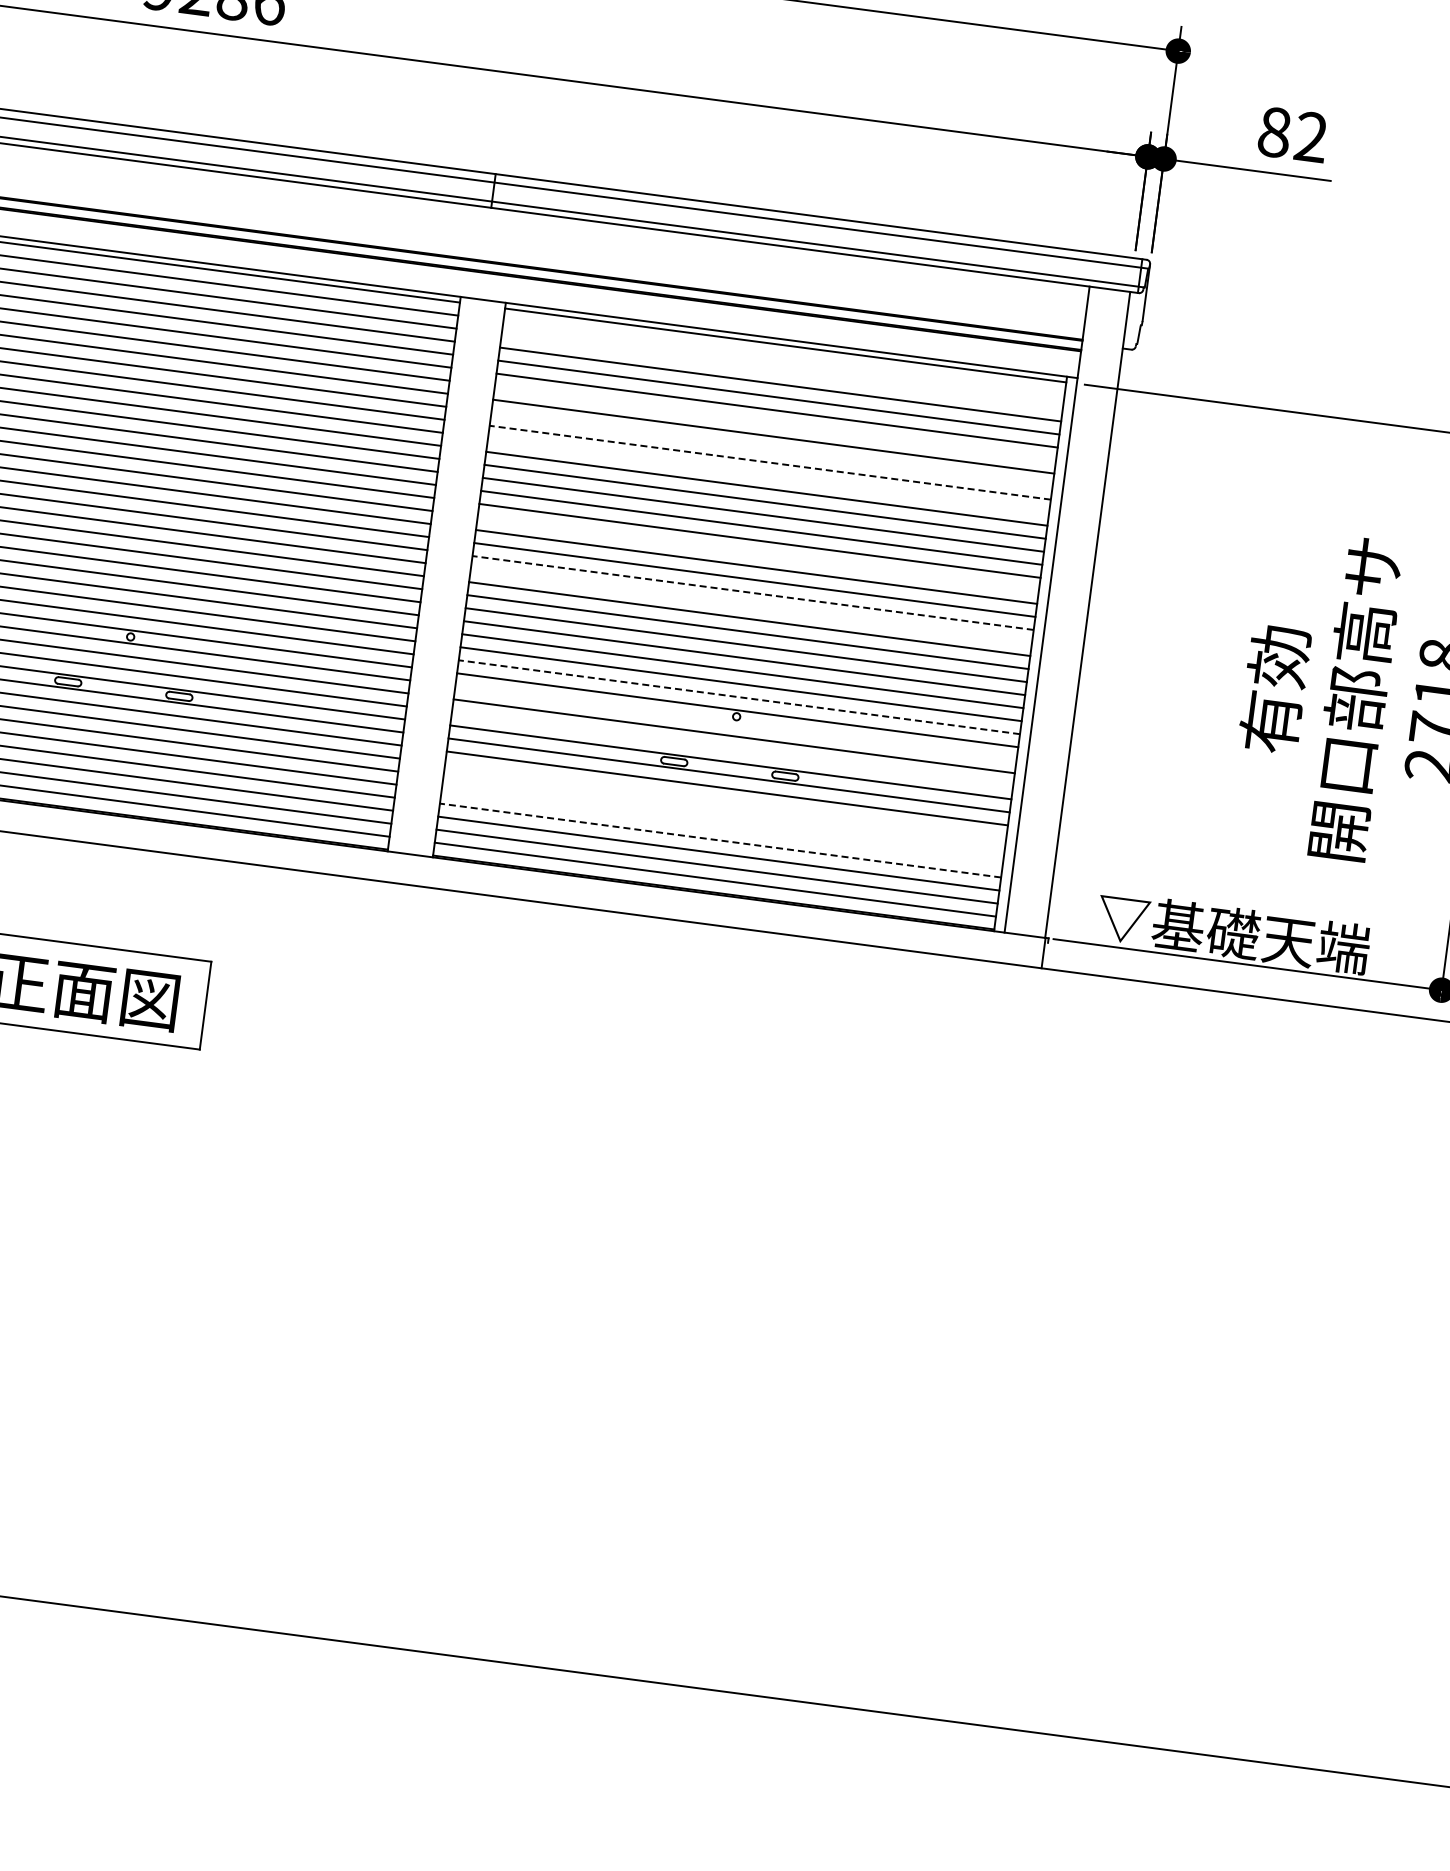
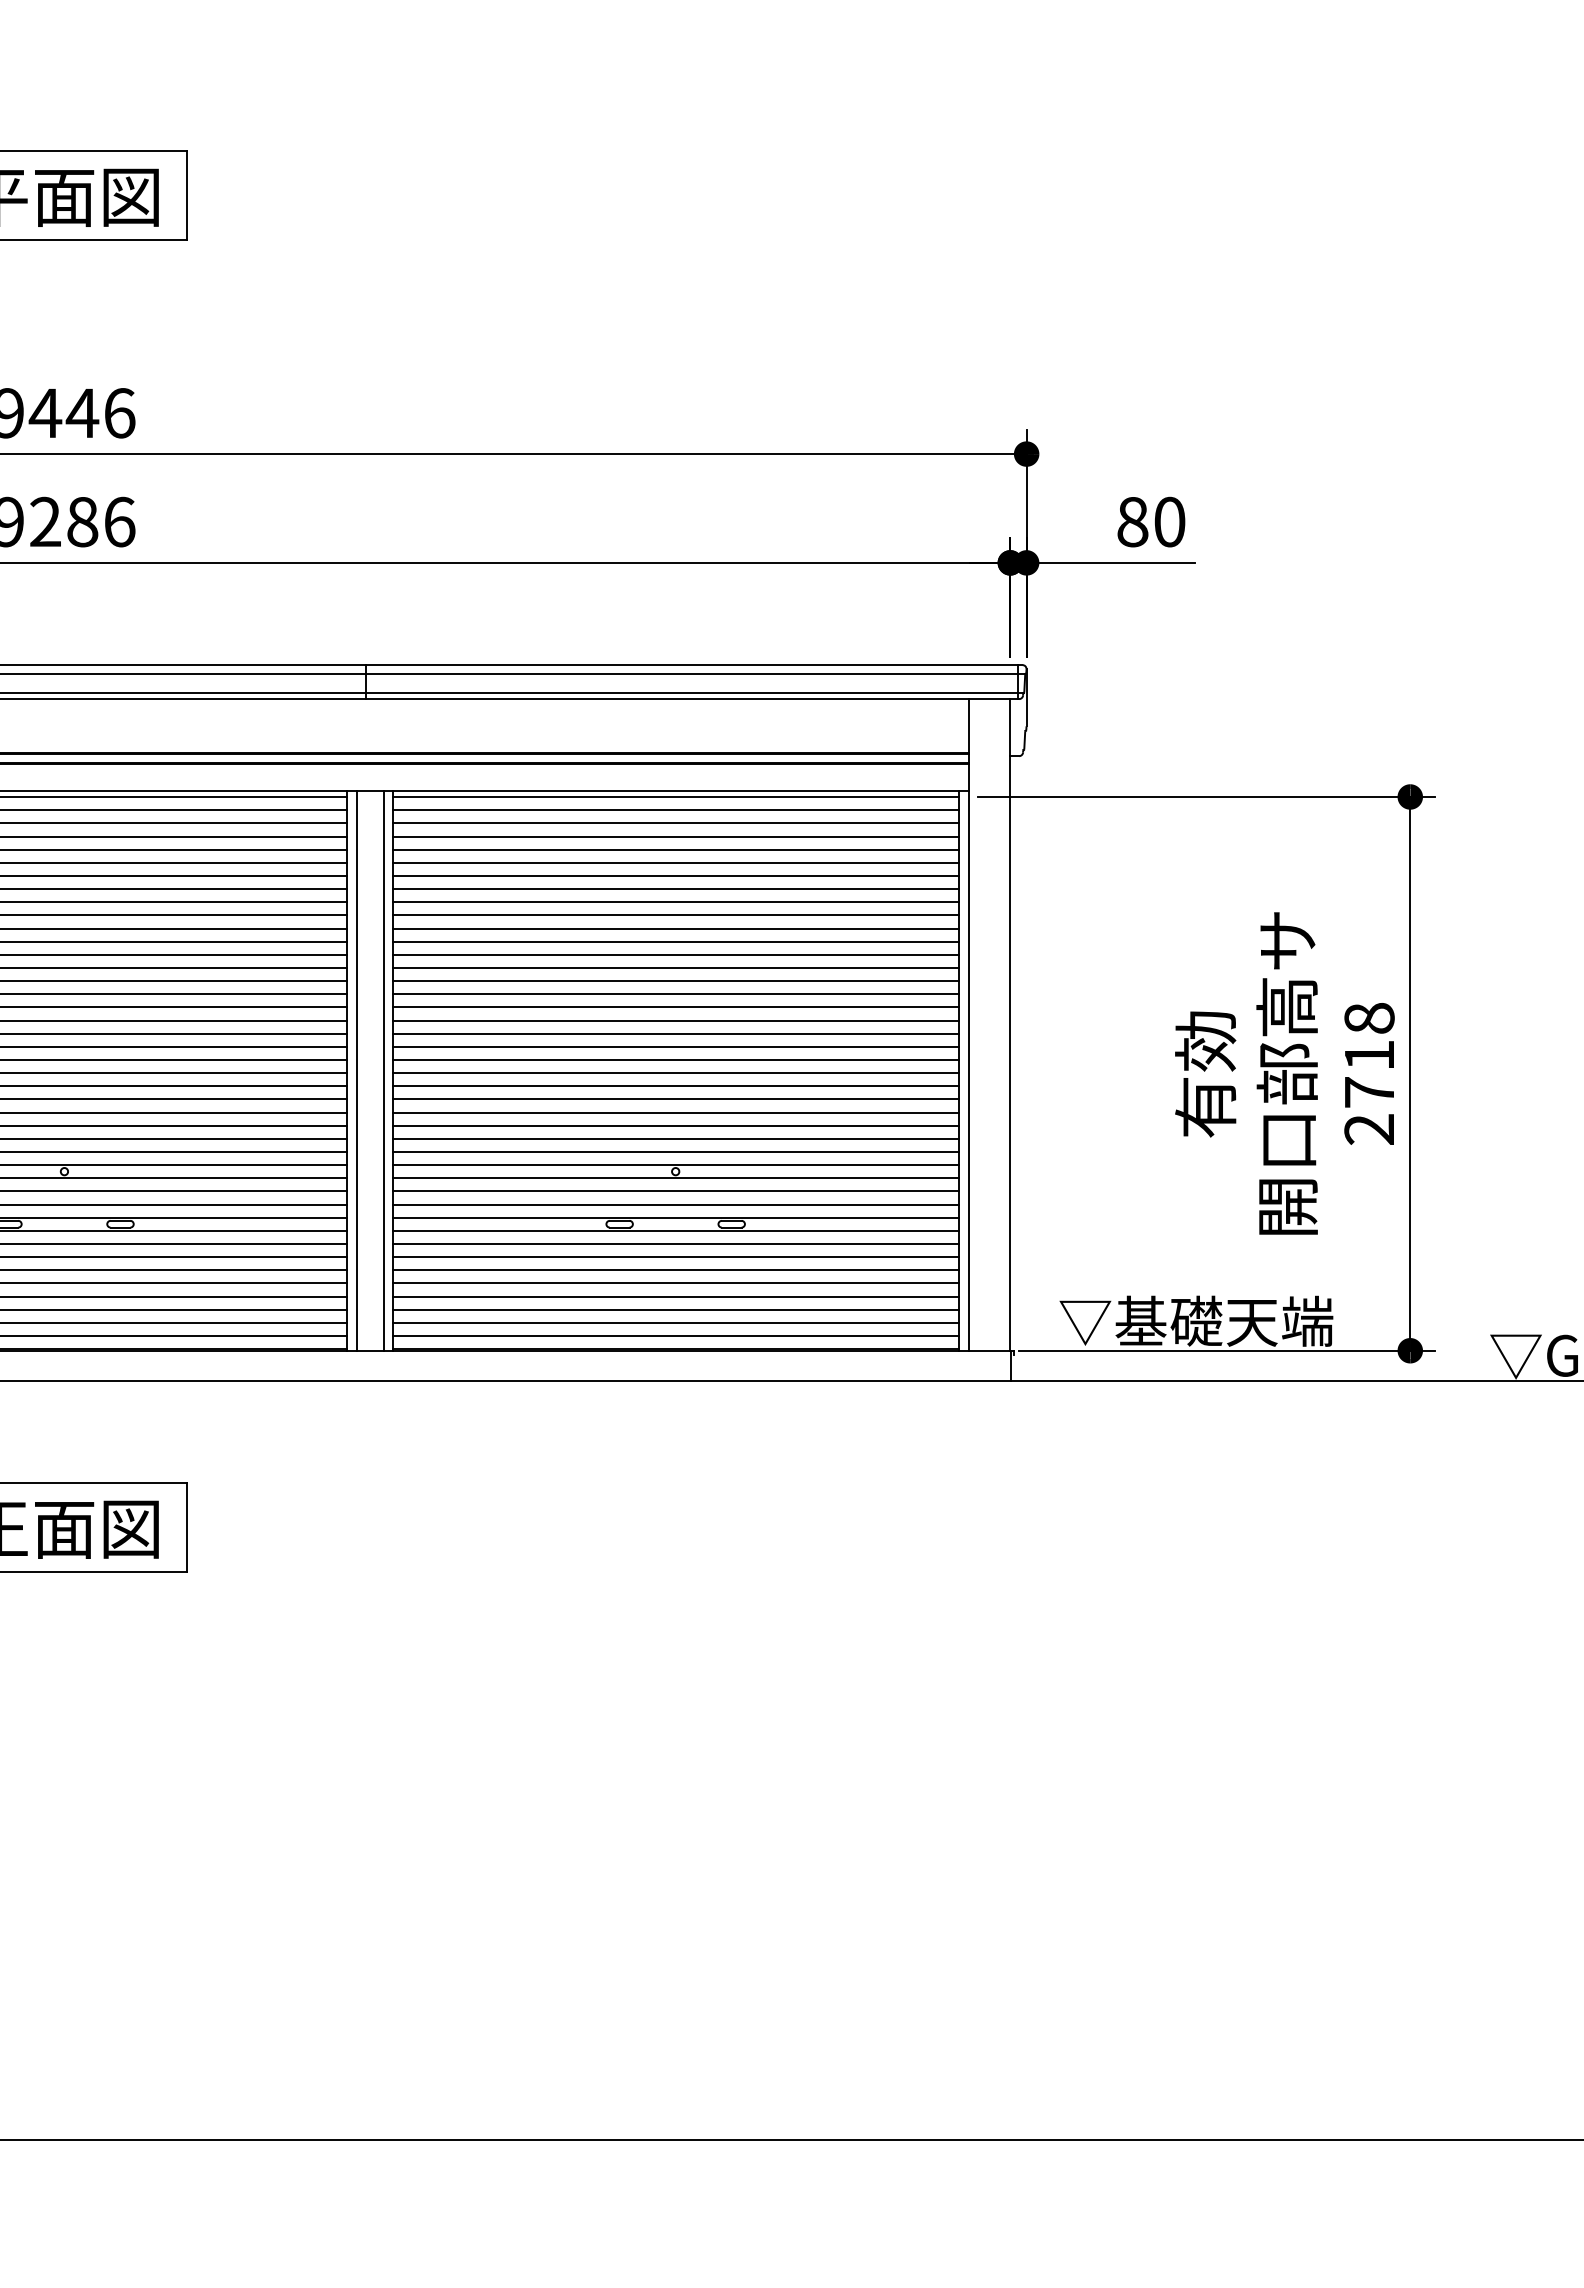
text: (1311, 136) -> (1169, 521), 82 -> 80
line: (783, 358) -> (675, 810), added
line: (781, 371) -> (675, 823), added
line: (775, 423) -> (675, 875), added
line: (771, 449) -> (675, 902), added
line: (769, 462) -> (675, 915), dashed -> solid
line: (768, 475) -> (675, 928), added
line: (757, 553) -> (675, 1007), added
line: (433, 574) -> (356, 1070), added
line: (460, 578) -> (383, 1070), added
line: (752, 592) -> (675, 1046), dashed -> solid
line: (751, 605) -> (675, 1059), added
line: (739, 696) -> (675, 1151), dashed -> solid
line: (735, 723) -> (675, 1178), added
line: (732, 749) -> (675, 1204), added
line: (725, 801) -> (675, 1257), added
line: (723, 814) -> (675, 1270), added
line: (721, 827) -> (675, 1283), added
line: (720, 840) -> (675, 1296), dashed -> solid

